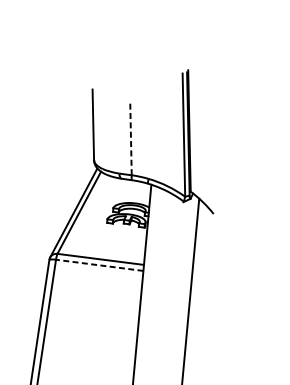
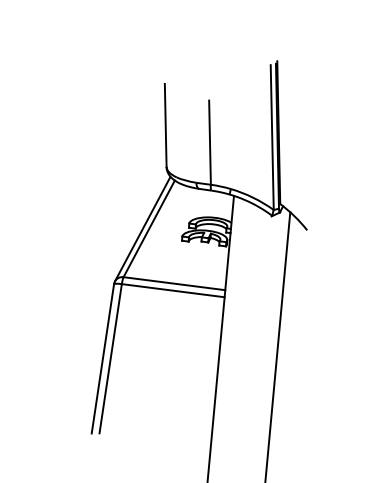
line: (131, 140) -> (210, 143), dashed -> solid
line: (99, 265) -> (173, 290), dashed -> solid

